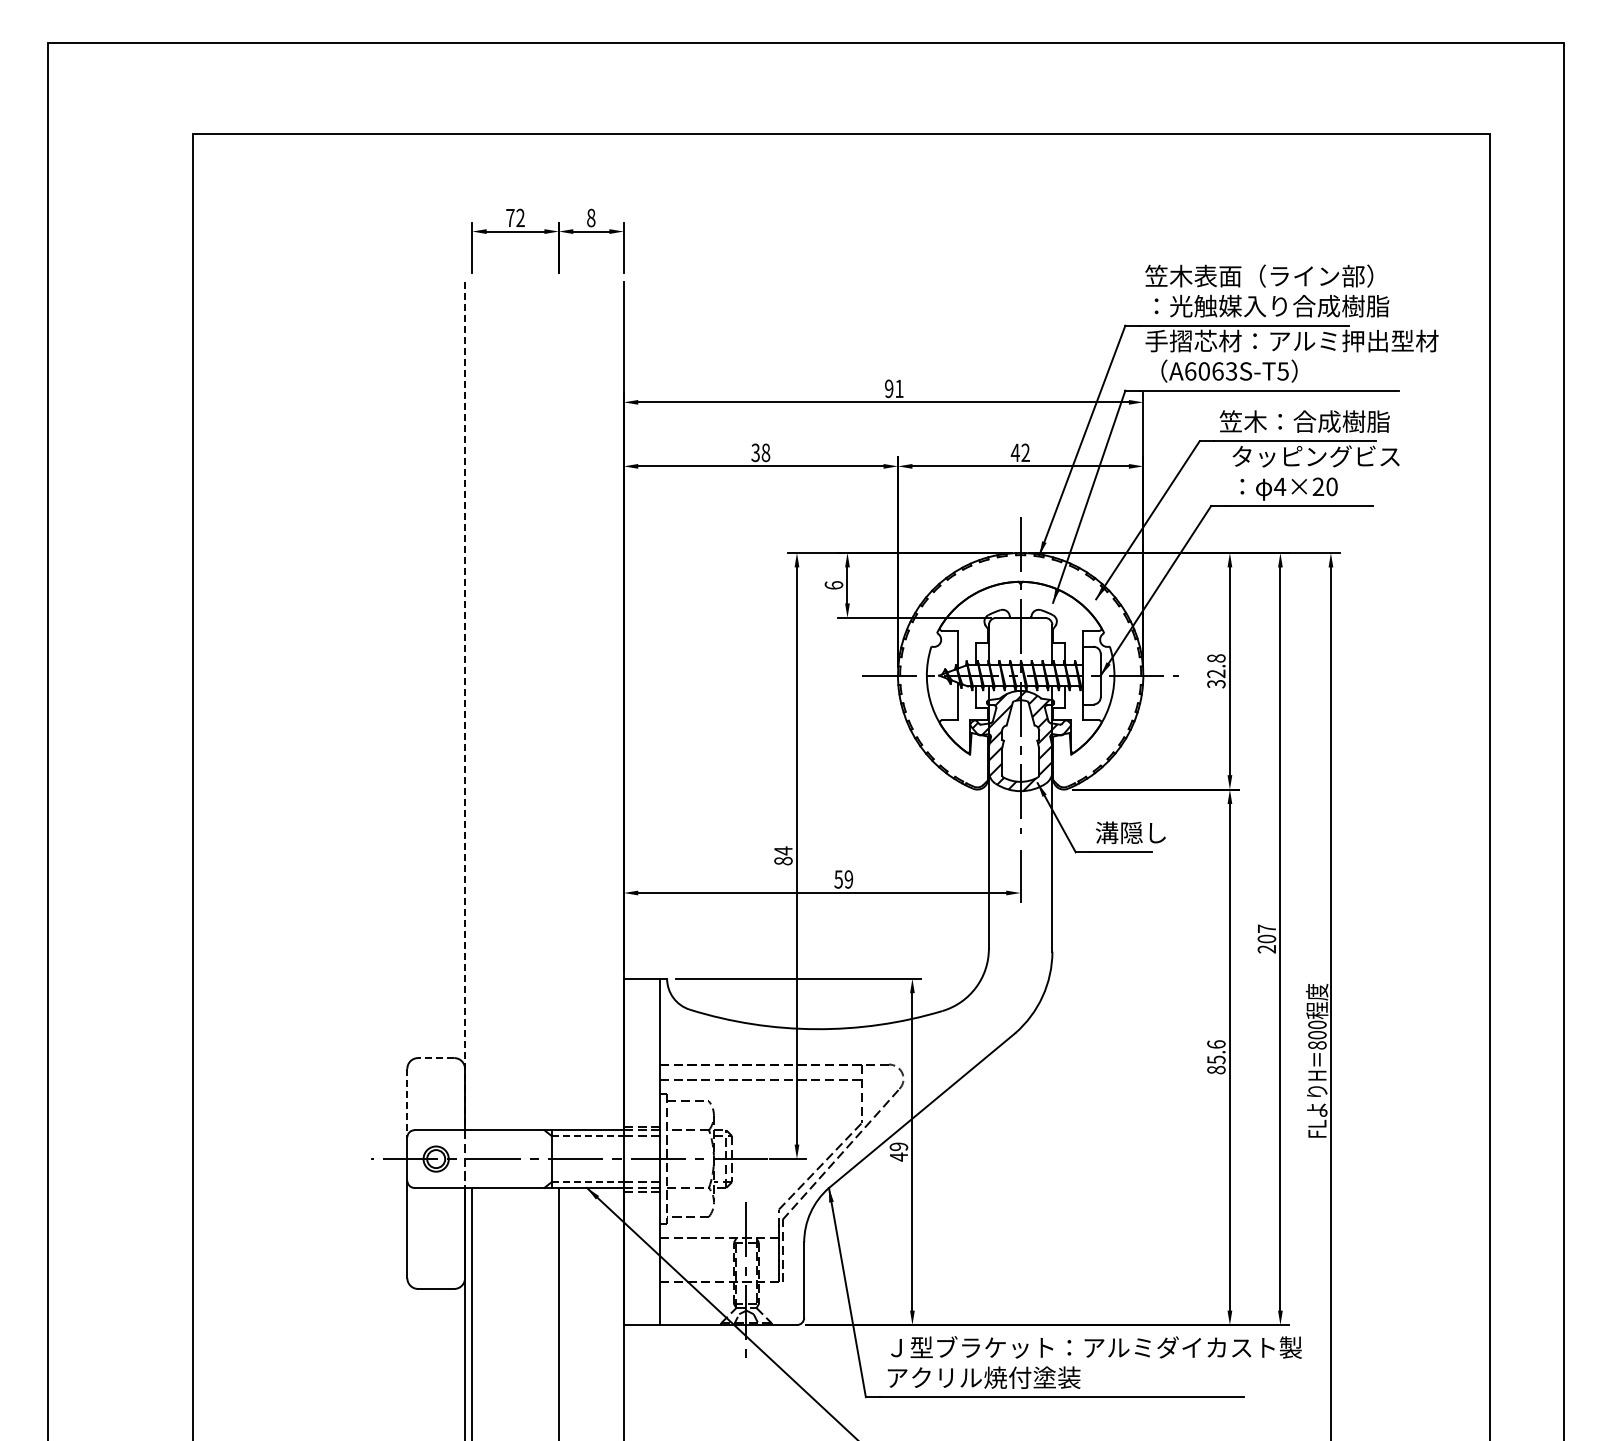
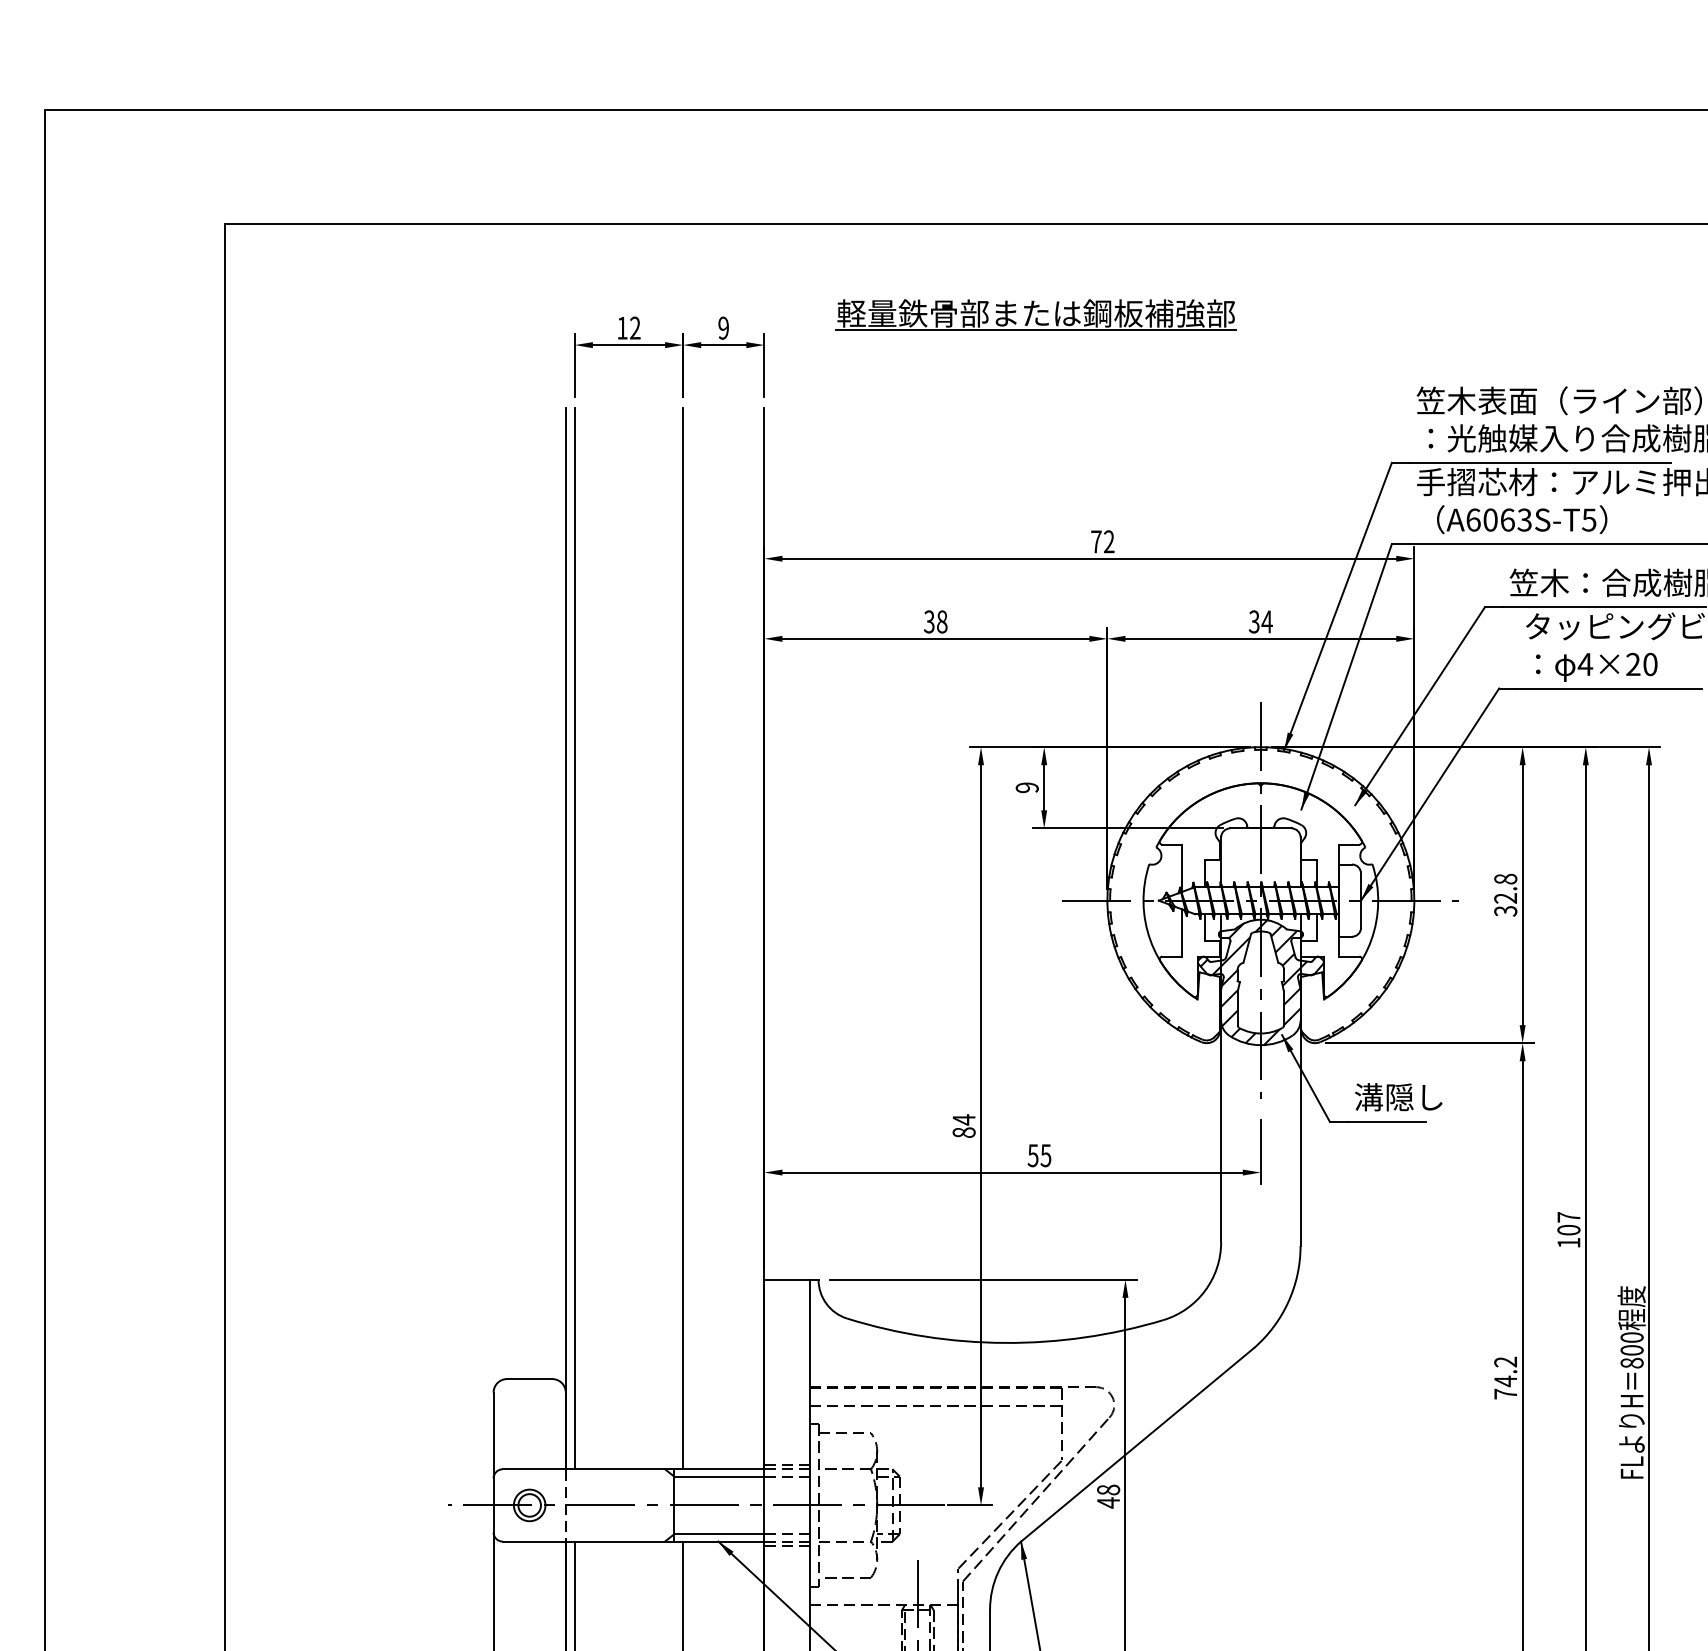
part: (840, 207) -> (1035, 314), added
text: (510, 217) -> (622, 327), 72 -> 12
text: (591, 217) -> (723, 327), 8 -> 9
text: (894, 388) -> (1103, 541), 91 -> 72
text: (1020, 452) -> (1260, 621), 42 -> 34
text: (833, 585) -> (1026, 787), 6 -> 9
line: (465, 706) -> (566, 939), dashed -> solid
line: (472, 706) -> (575, 939), added
line: (558, 706) -> (682, 939), added
text: (848, 879) -> (1045, 1155), 59 -> 55
text: (1266, 949) -> (1568, 1243), 207 -> 107
text: (1216, 1057) -> (1505, 1378), 85.6 -> 74.2
line: (435, 1058) -> (528, 1379), dashed -> solid
line: (407, 1102) -> (493, 1434), dashed -> solid
line: (588, 1136) -> (720, 1477), dashed -> solid
text: (898, 1146) -> (1108, 1489), 49 -> 48
line: (588, 1182) -> (720, 1534), dashed -> solid

